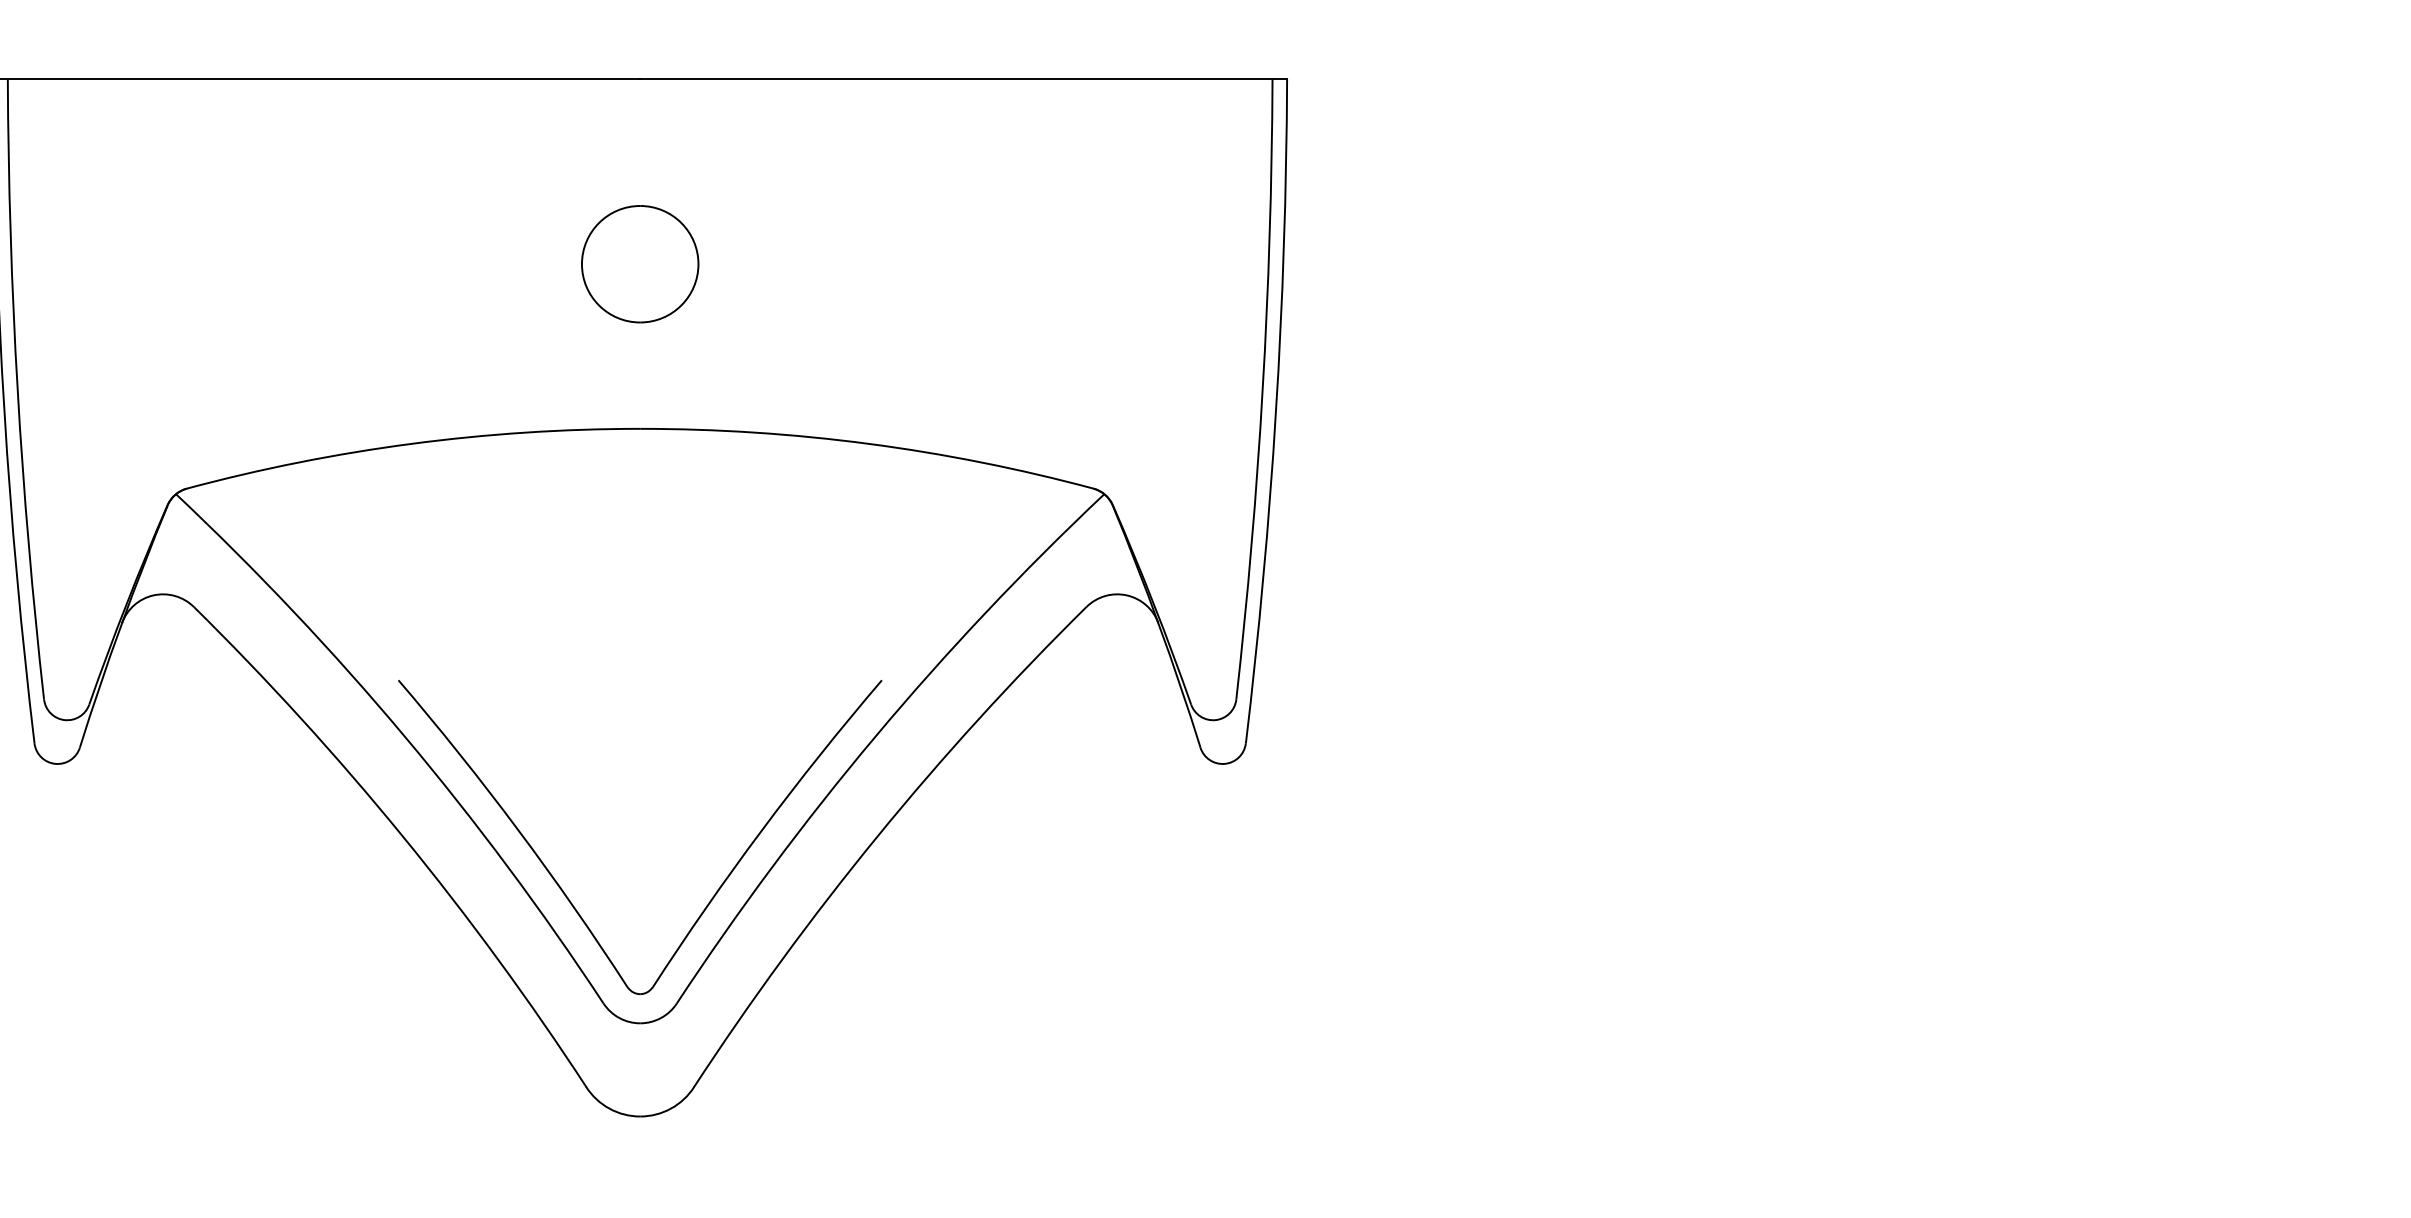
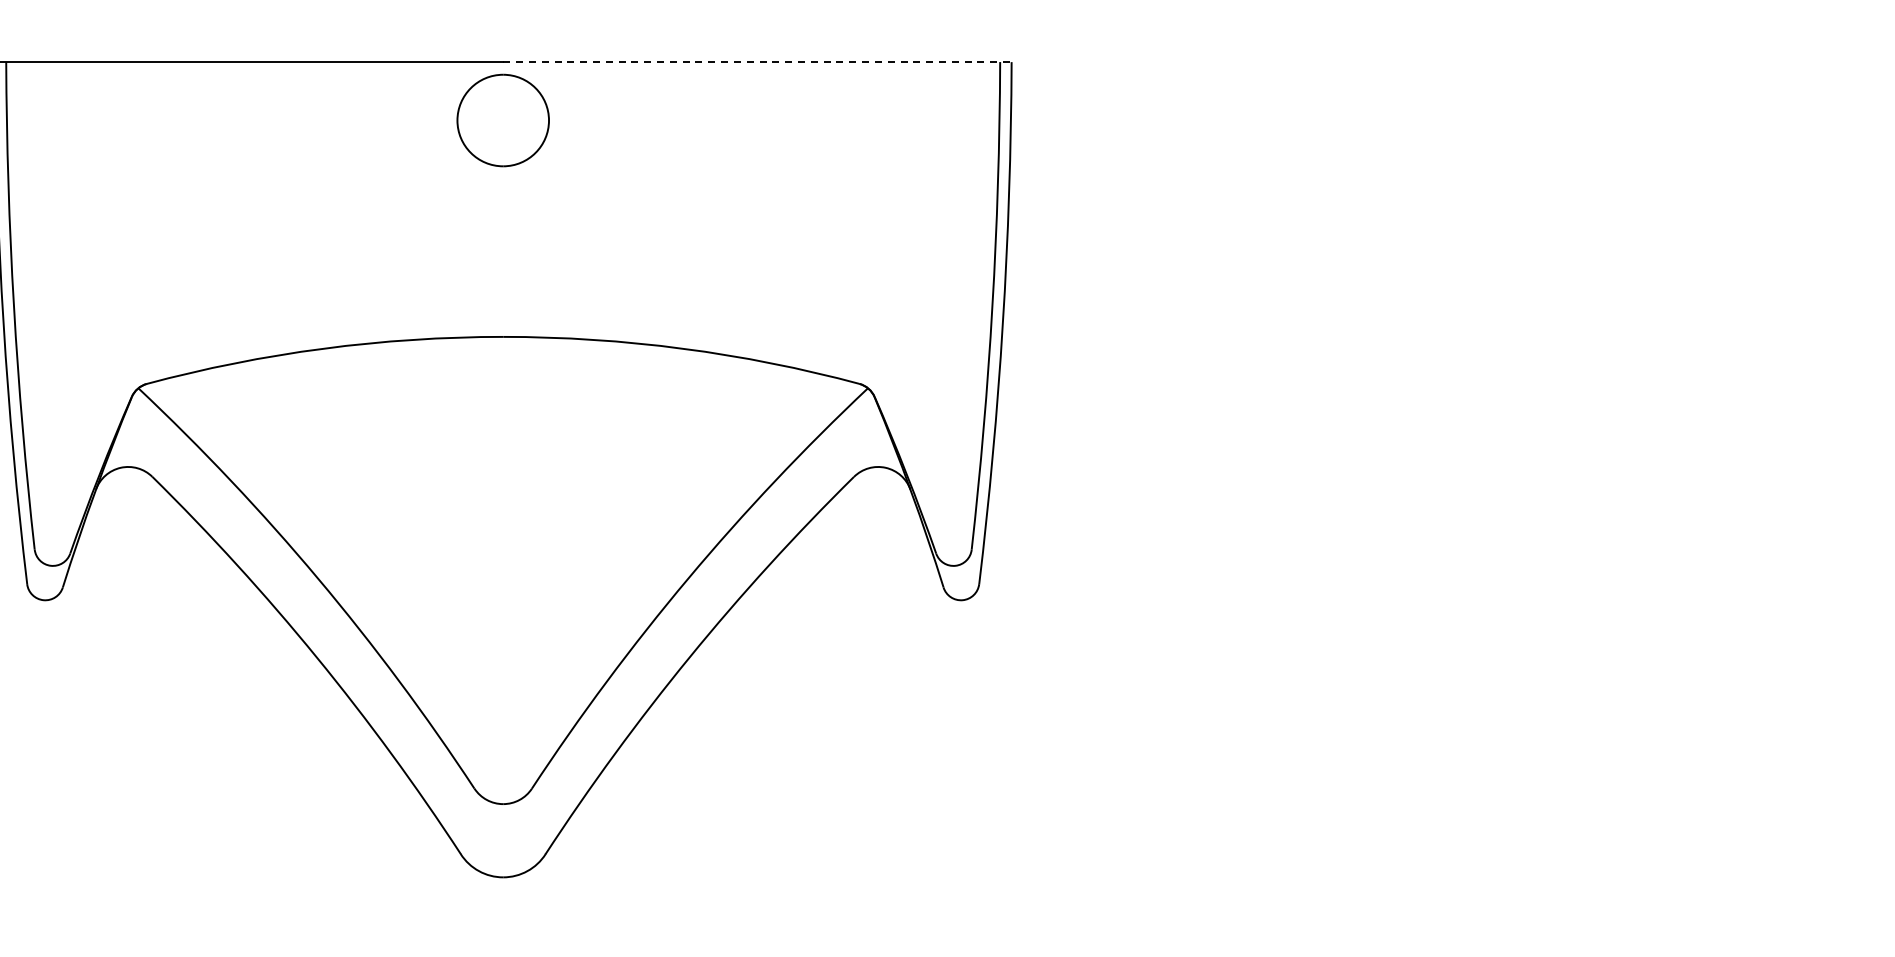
line: (963, 79) -> (757, 62), solid -> dashed
part: (639, 264) -> (502, 120), moved
part: (562, 888) -> (442, 698), removed

